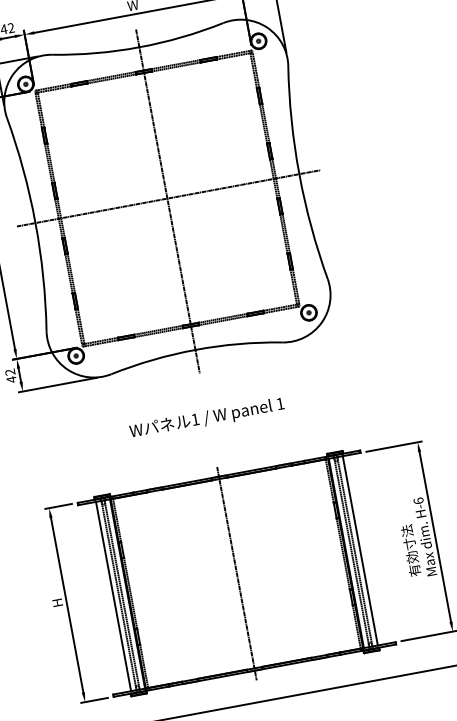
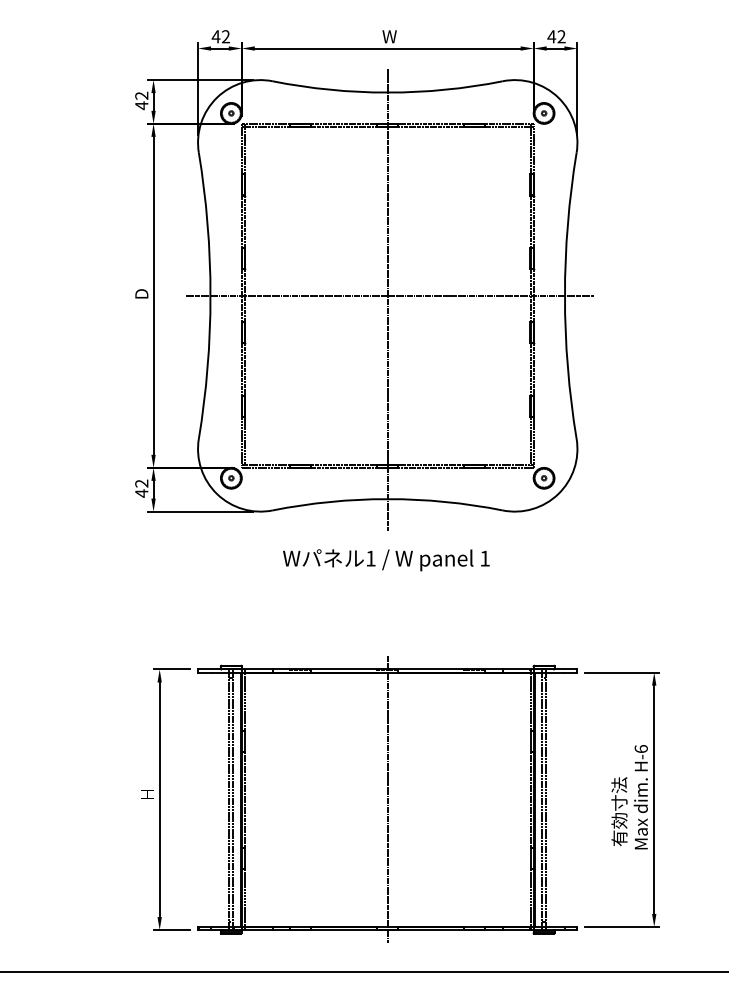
text: (207, 418) -> (386, 560), moved
line: (360, 550) -> (553, 799), removed
line: (113, 596) -> (222, 799), removed

